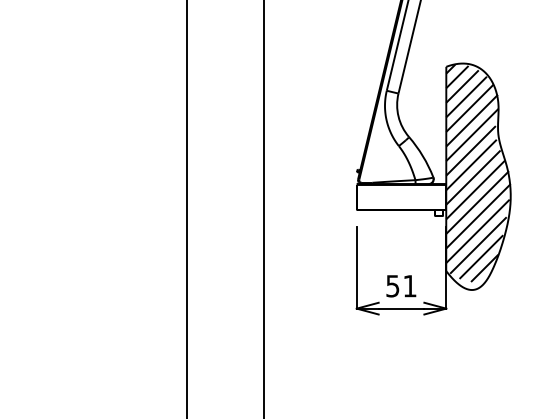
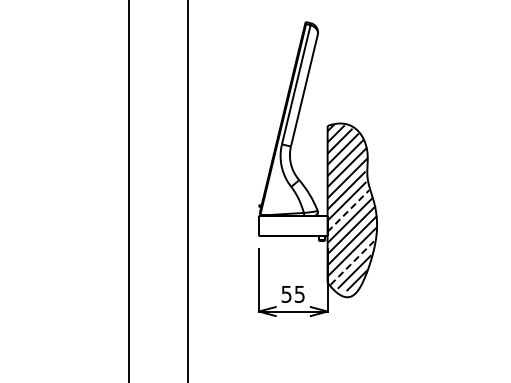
line: (473, 176) -> (348, 210), solid -> dashed
line: (478, 246) -> (352, 263), solid -> dashed
text: (409, 286) -> (299, 294), 51 -> 55

